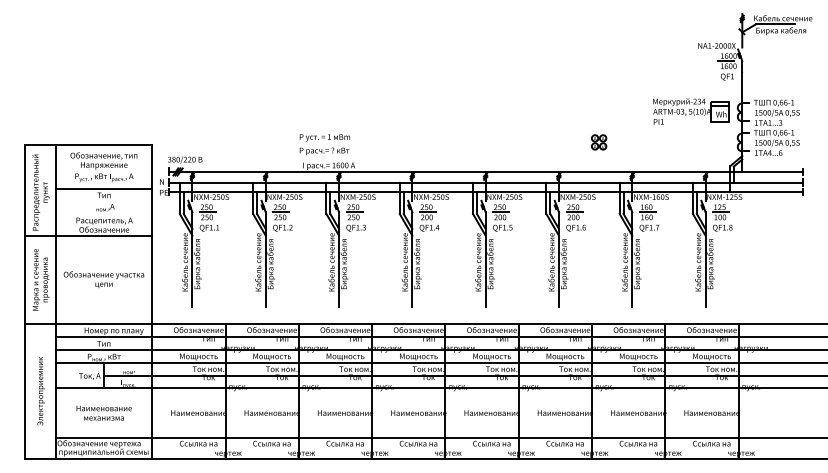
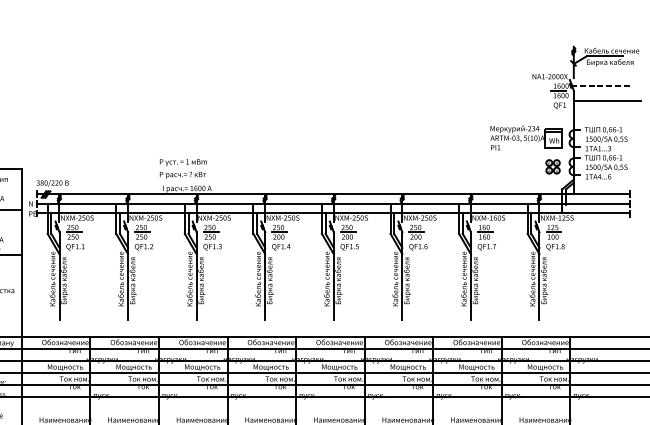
line: (771, 55) -> (601, 85), added
line: (778, 72) -> (607, 101), added
part: (599, 142) -> (553, 166), moved

